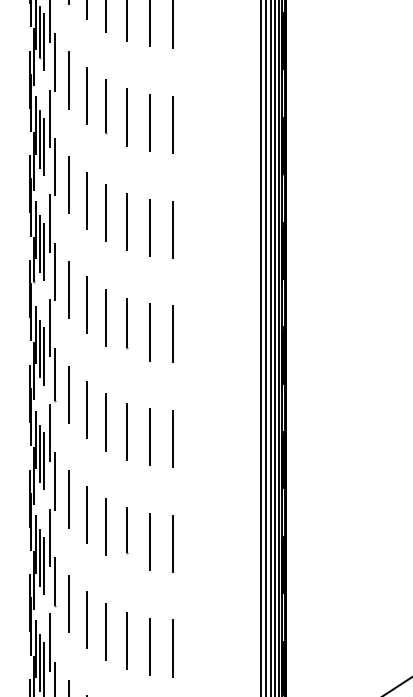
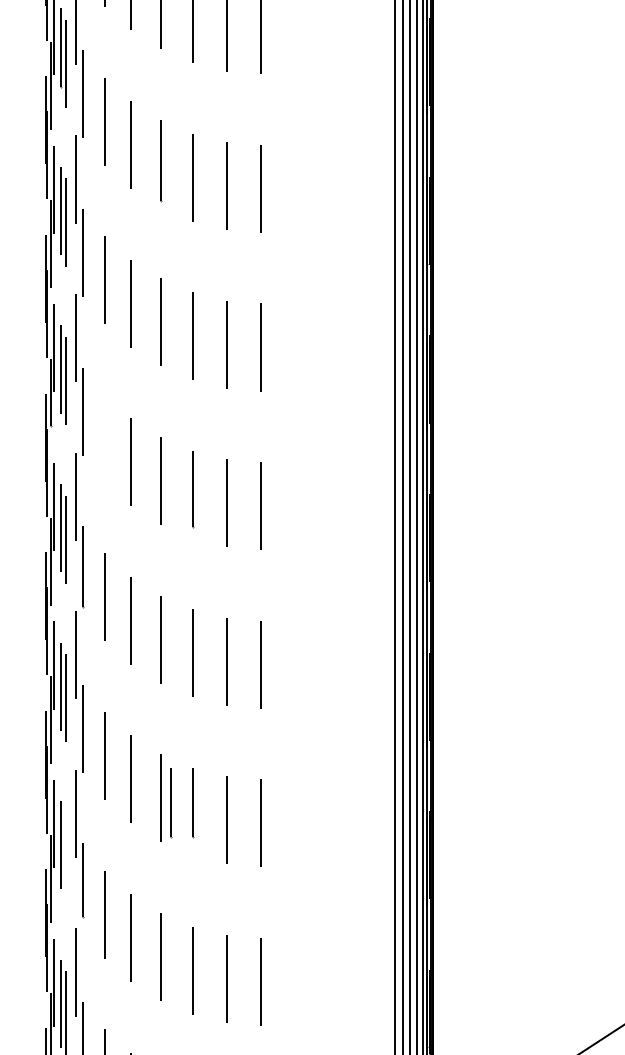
line: (69, 289) -> (105, 438), removed
line: (113, 530) -> (171, 803), added
line: (43, 565) -> (65, 856), removed

